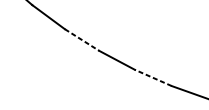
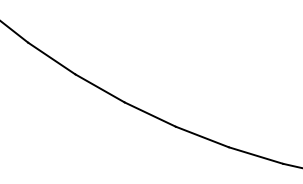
line: (82, 40) -> (100, 88), dashed -> solid
line: (152, 77) -> (201, 136), dashed -> solid

